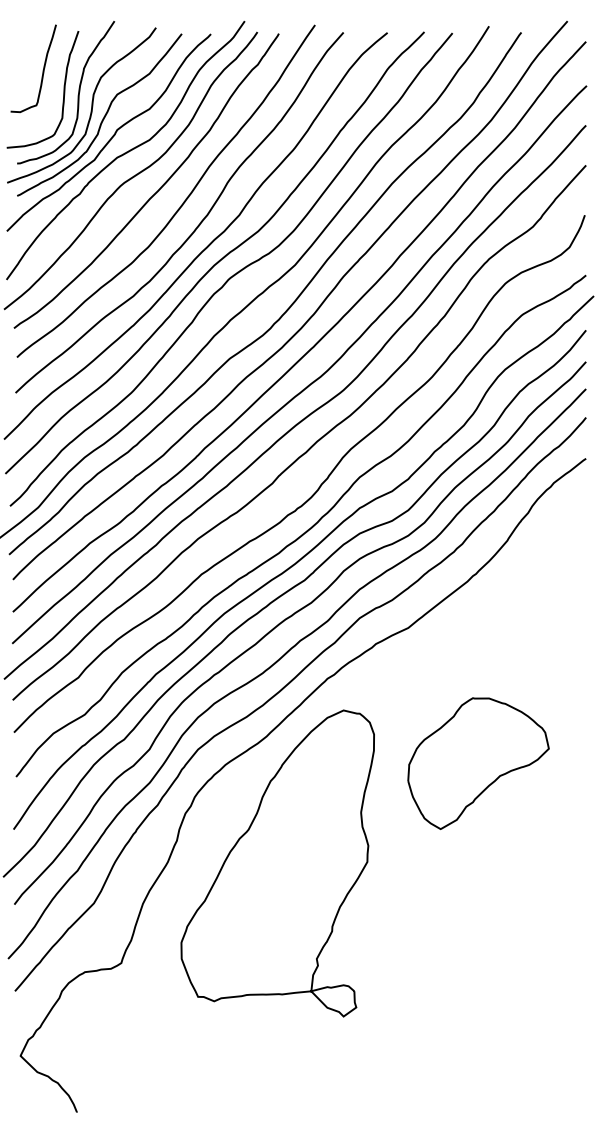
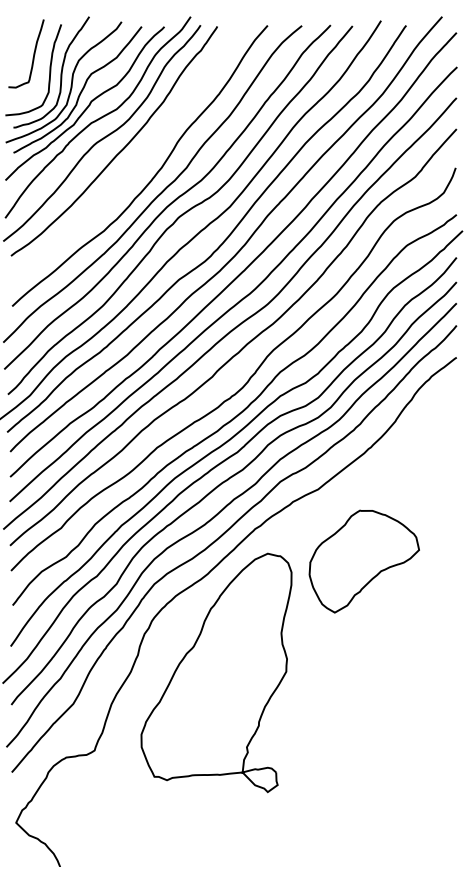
curve: (183, 201) -> (143, 157), removed
part: (478, 763) -> (364, 561), moved

